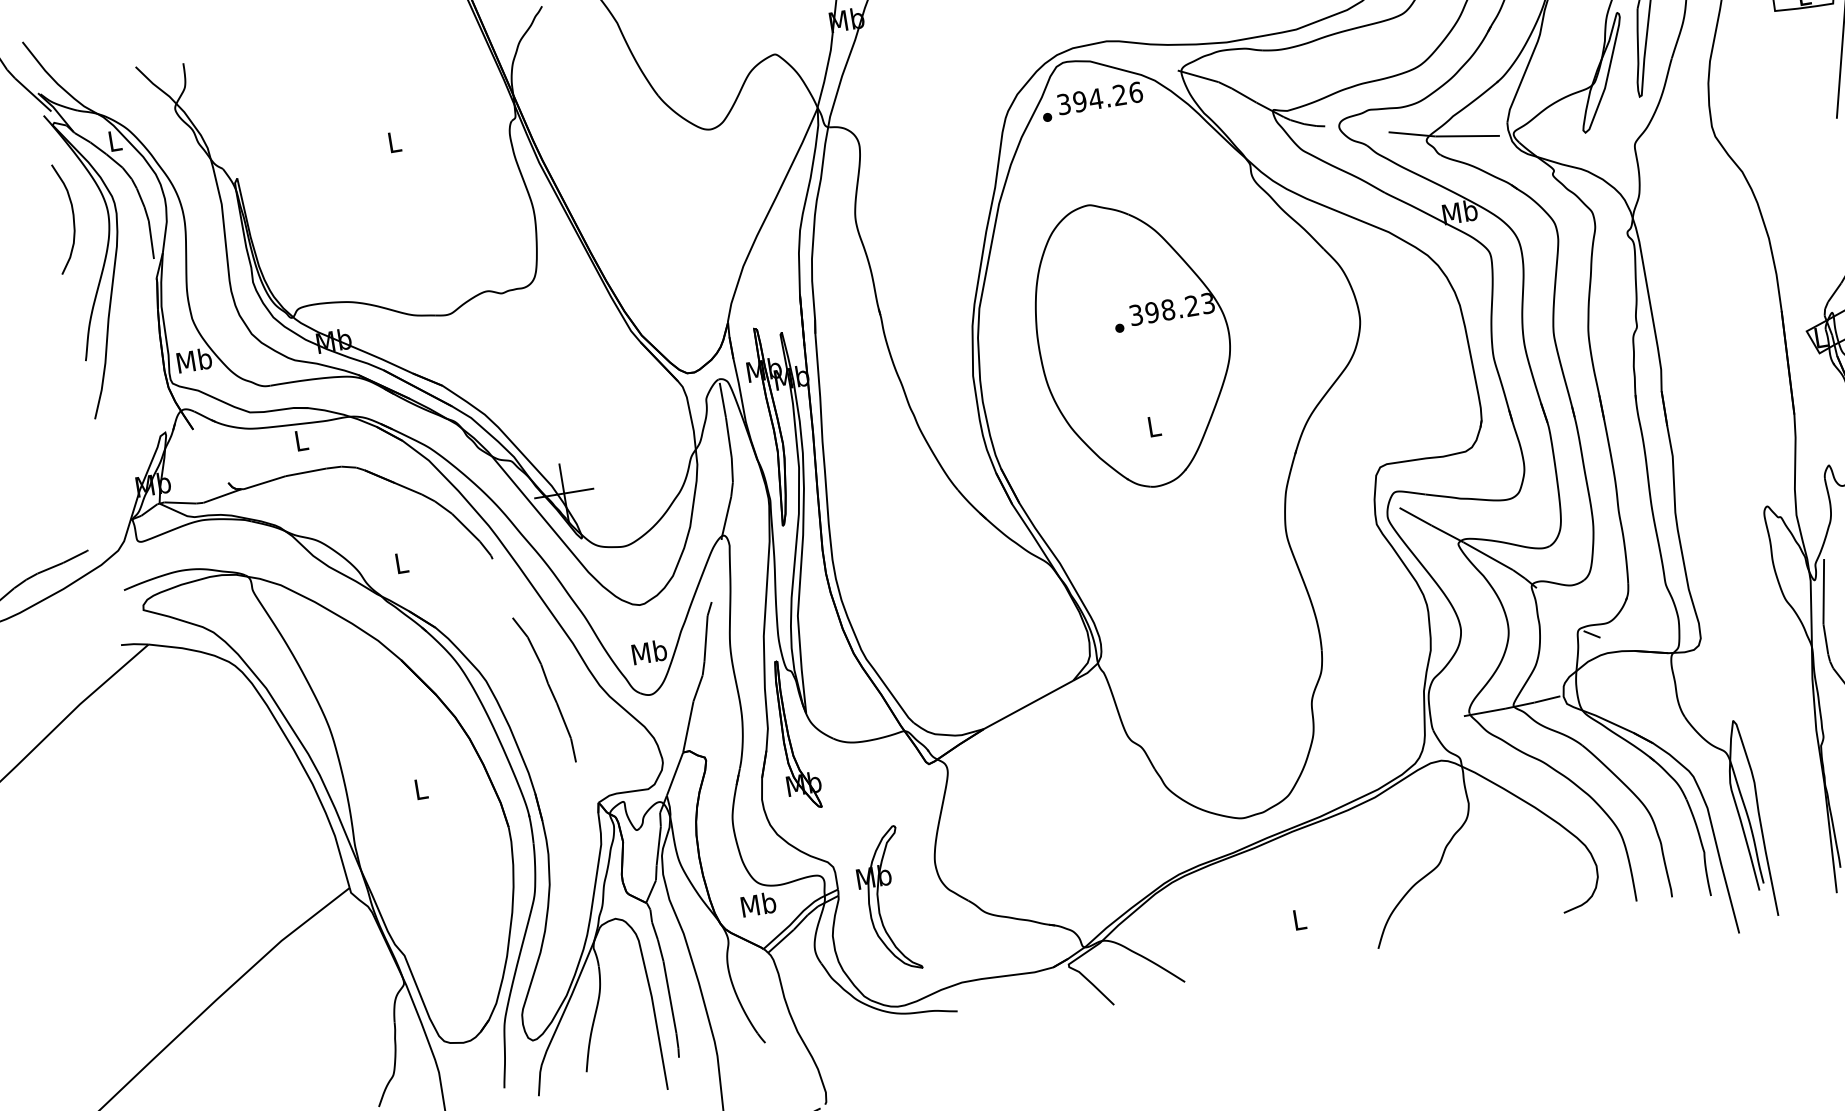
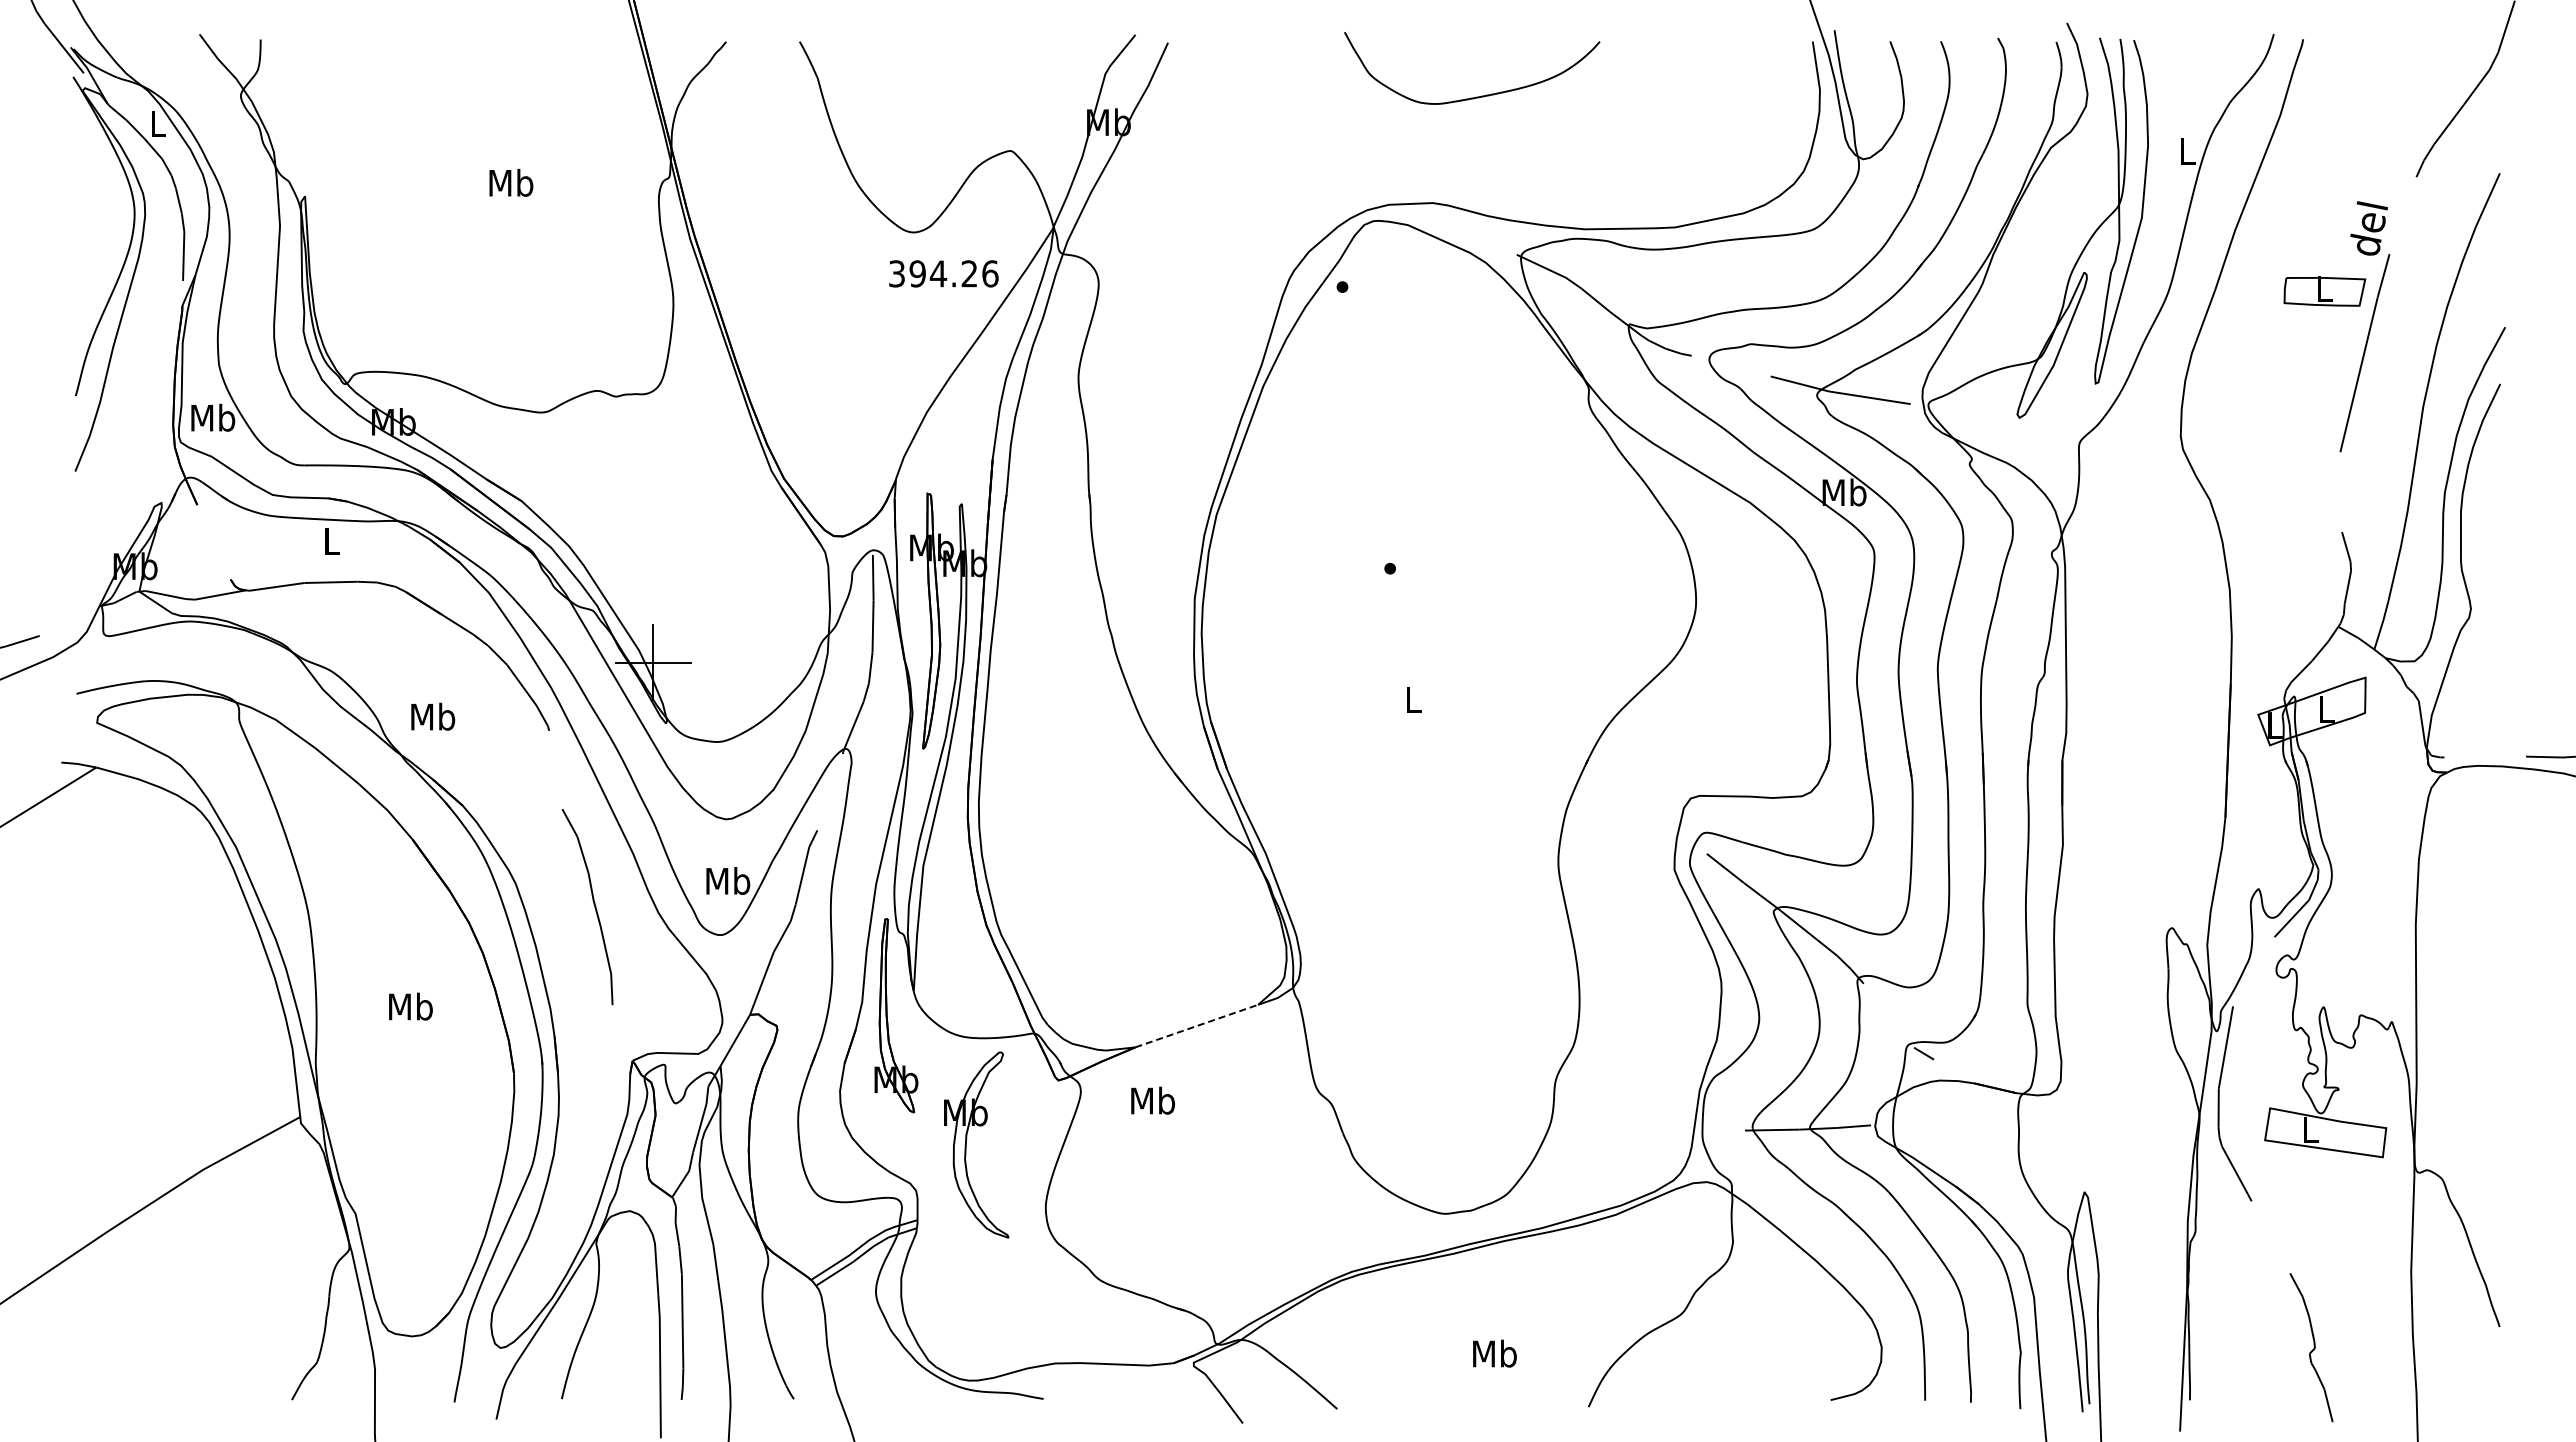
text: (1099, 98) -> (943, 273), moved
text: (394, 141) -> (511, 182), L -> Mb
curve: (72, 220) -> (88, 215), removed
part: (1134, 343) -> (1405, 591), removed
text: (401, 562) -> (433, 716), L -> Mb
line: (1028, 705) -> (1196, 1026), solid -> dashed
text: (420, 788) -> (410, 1006), L -> Mb
part: (878, 901) -> (966, 1144), moved
text: (758, 904) -> (1152, 1100), moved
text: (1299, 919) -> (1494, 1353), L -> Mb

